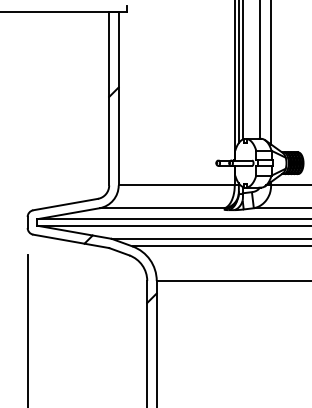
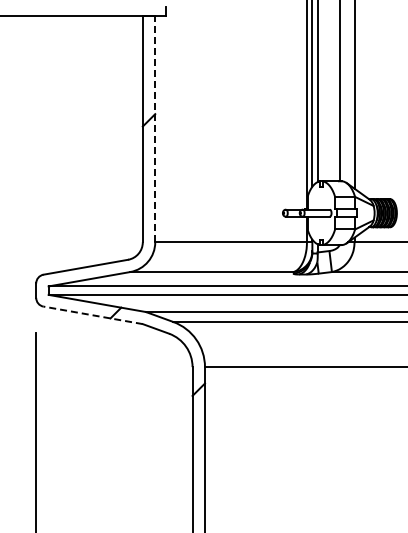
line: (118, 98) -> (155, 128), solid -> dashed
line: (70, 241) -> (92, 315), solid -> dashed

